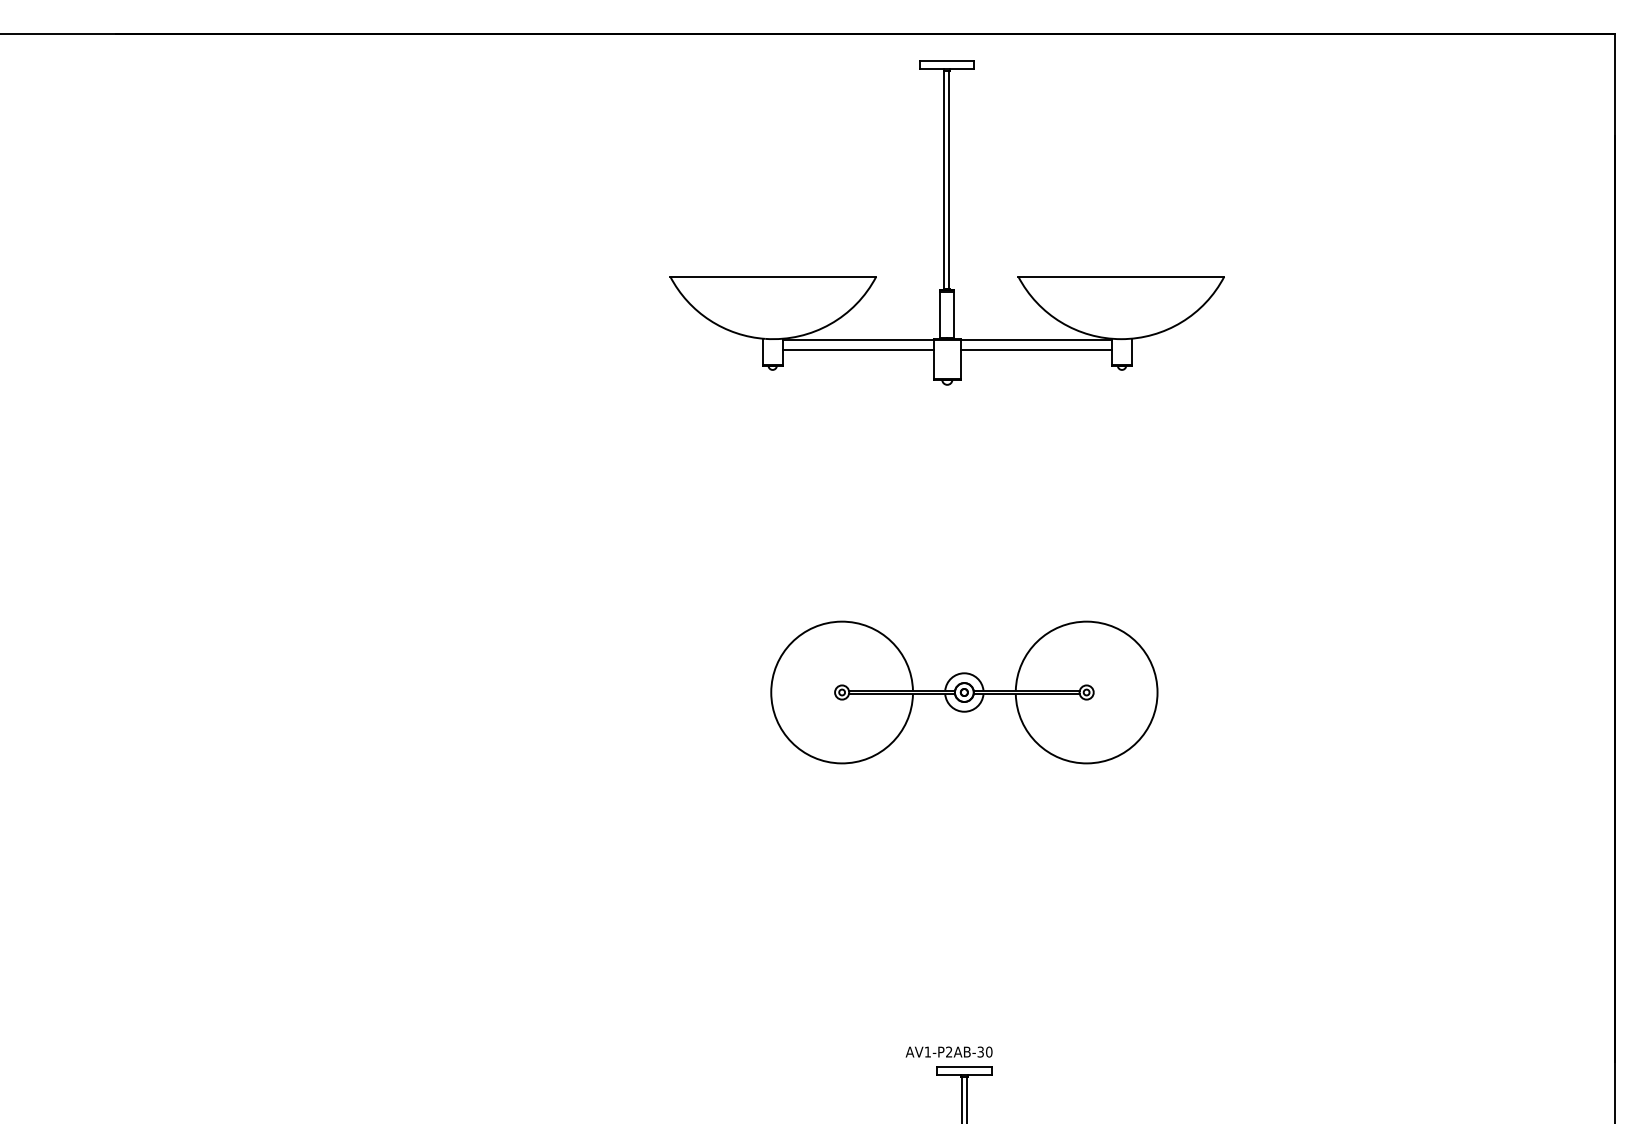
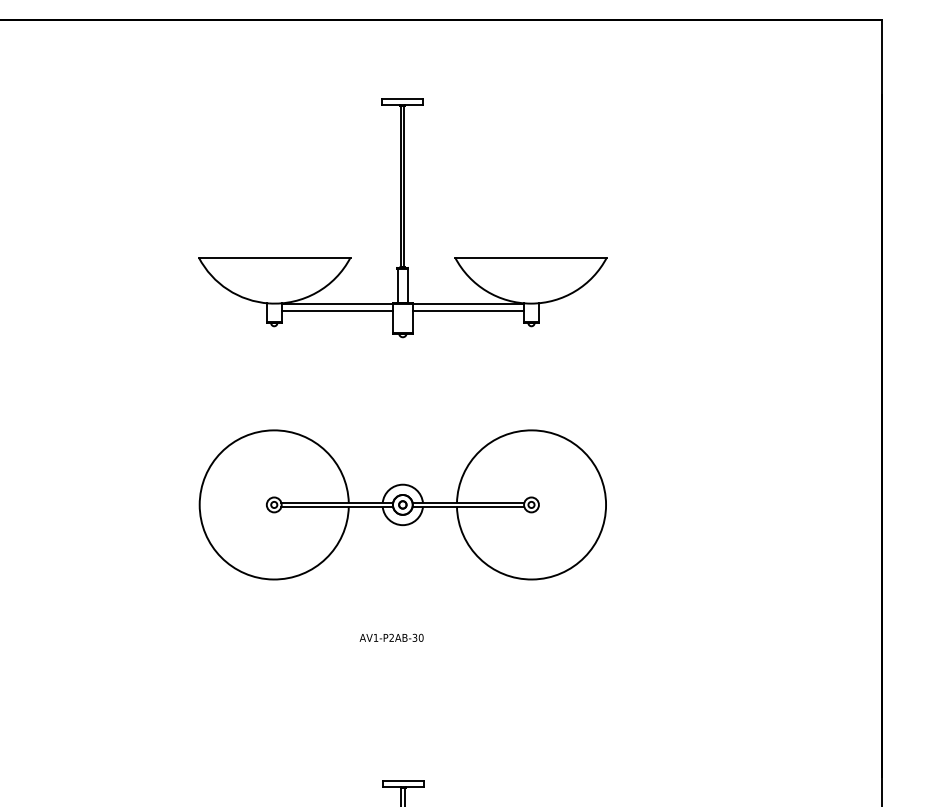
part: (946, 222) -> (402, 217), moved
part: (964, 692) -> (402, 504), size x1.43
text: (948, 1051) -> (391, 637), moved

